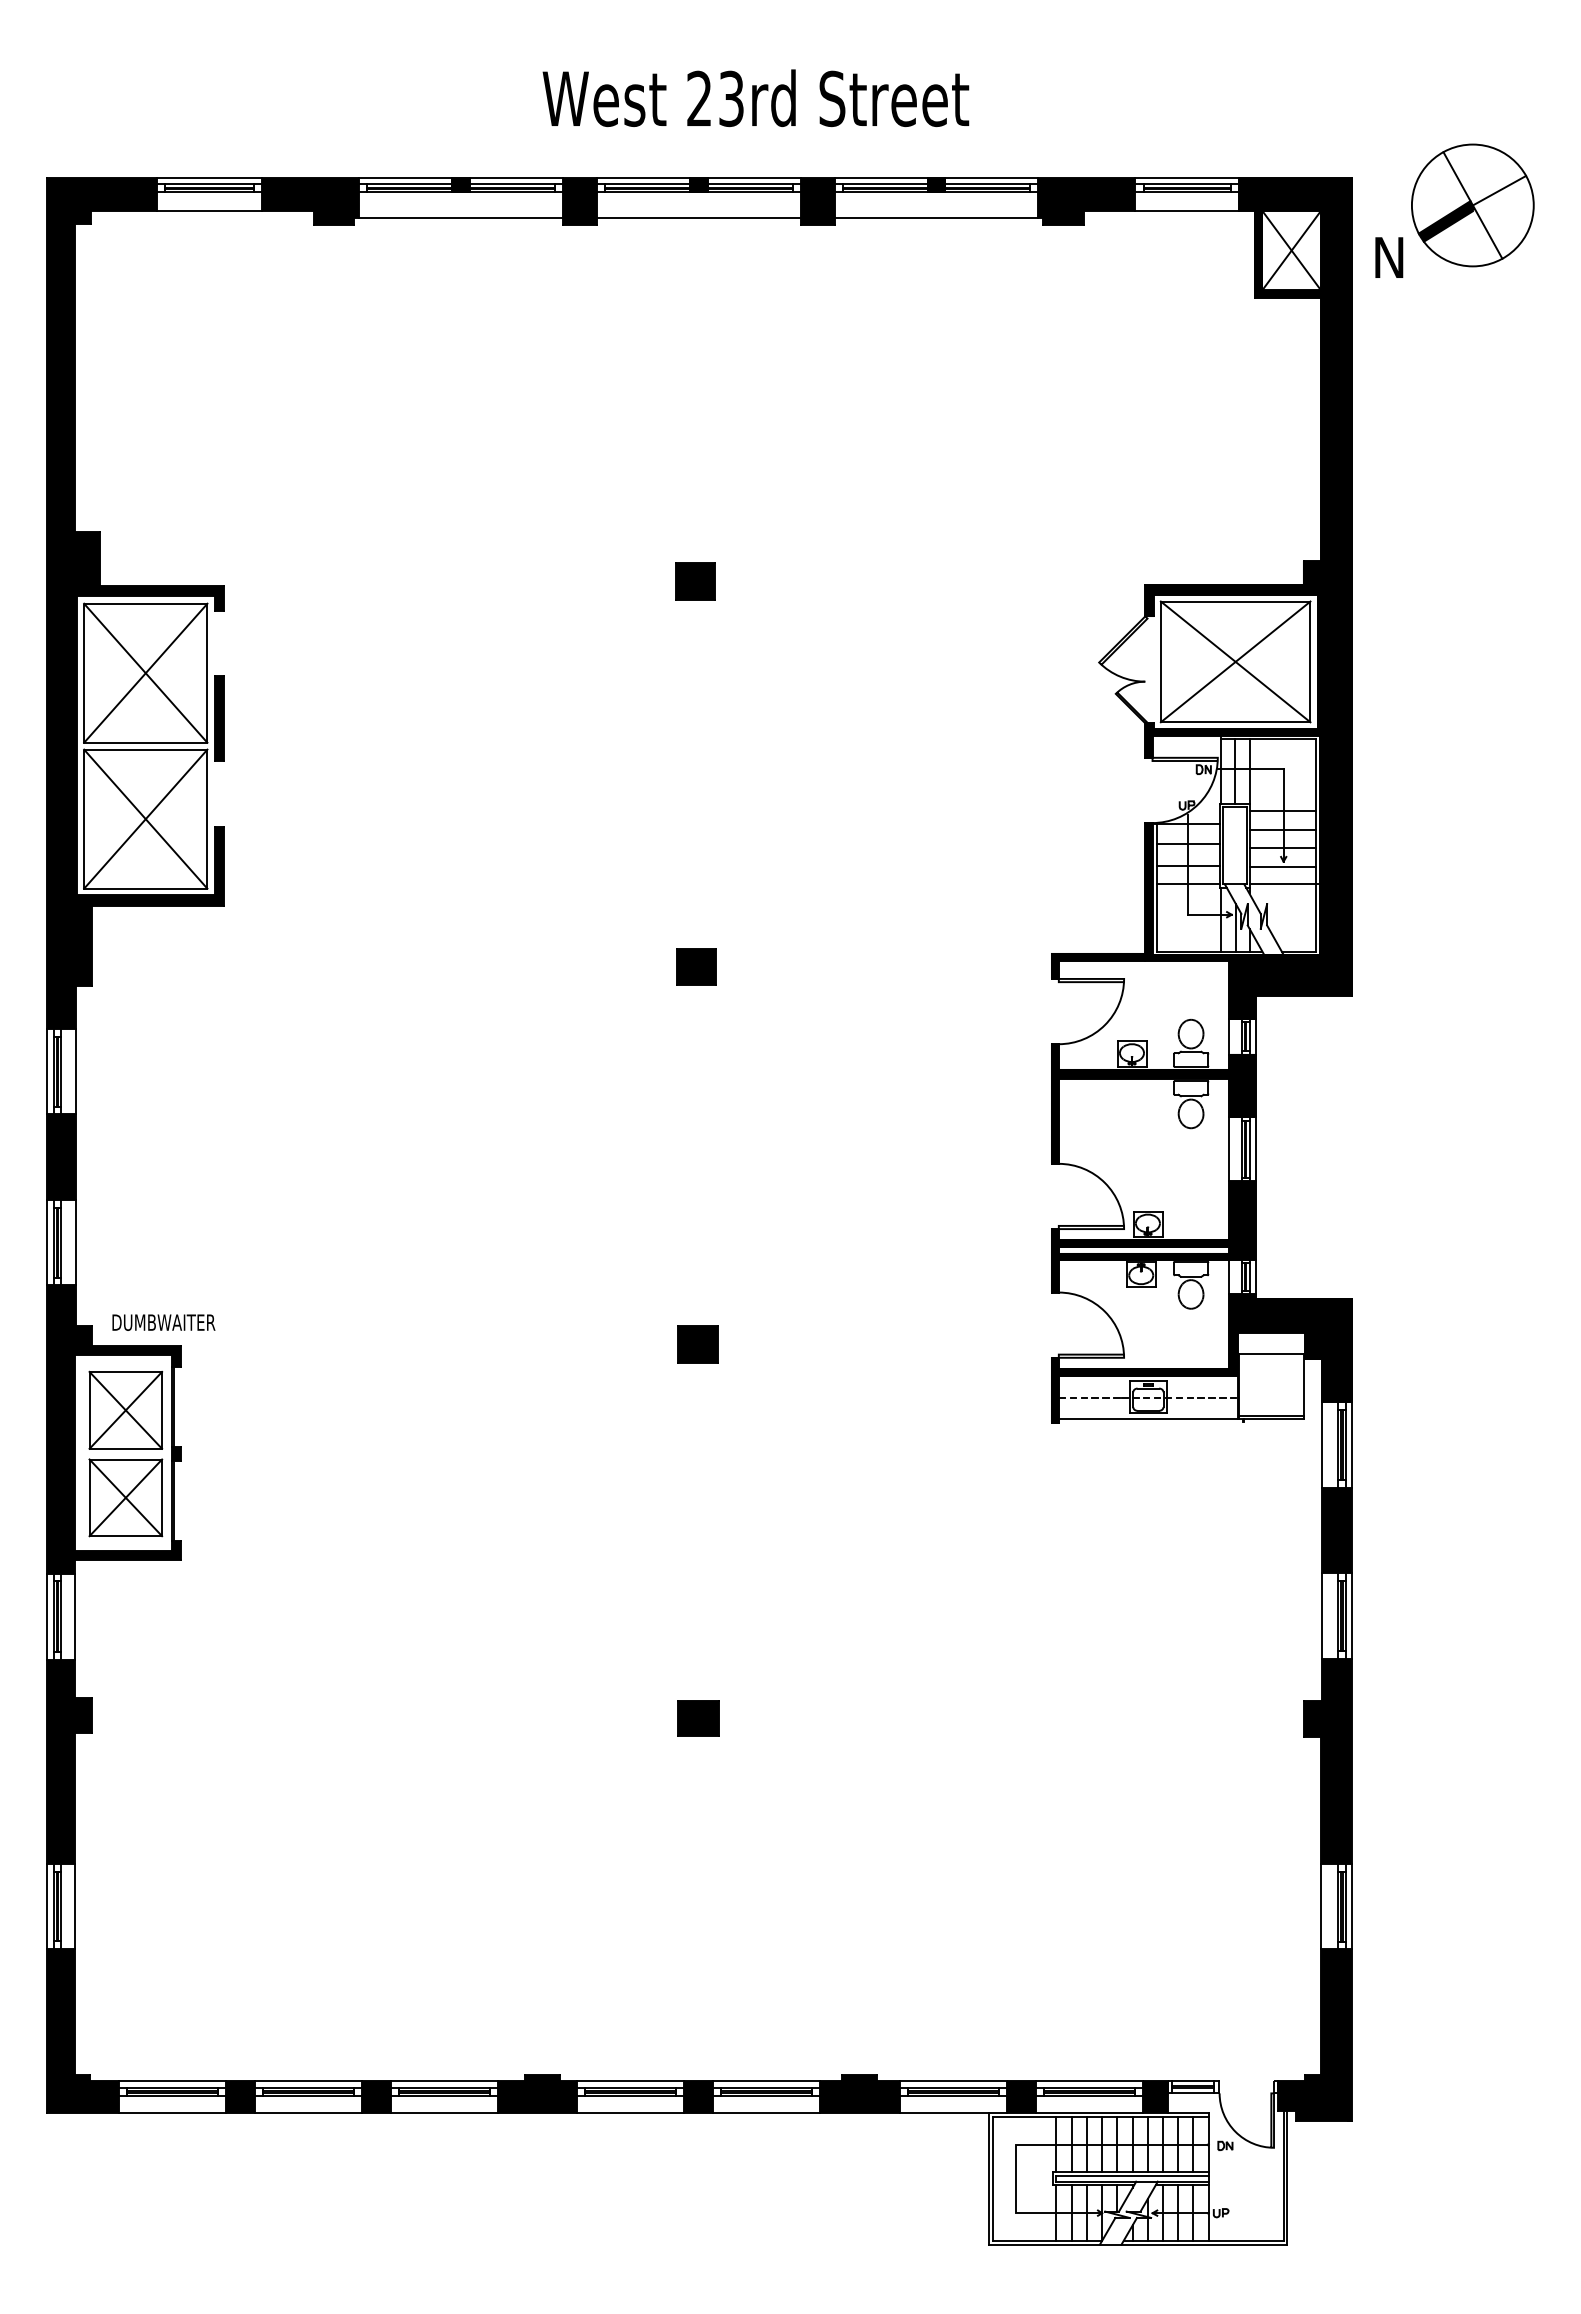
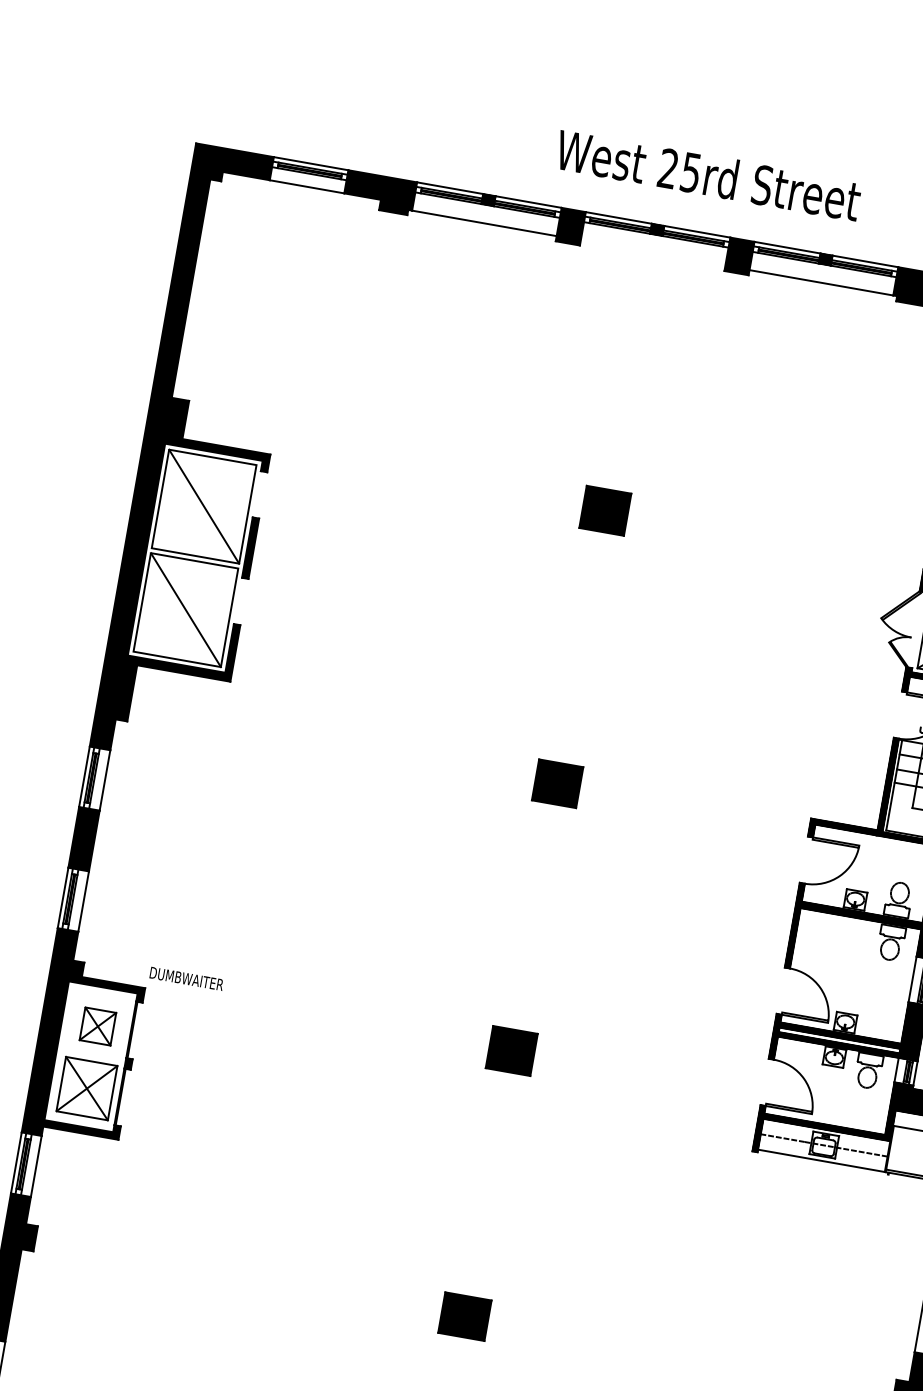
text: (731, 98) -> (691, 172), 23rd -> 25rd
line: (698, 217) -> (652, 252), removed
part: (695, 581) -> (605, 510), size x1.6
line: (145, 672) -> (204, 506), removed
line: (145, 818) -> (185, 609), removed
part: (696, 966) -> (557, 783), size x1.6
text: (163, 1322) -> (186, 978), moved
part: (697, 1344) -> (511, 1051), size x1.6
part: (125, 1409) -> (97, 1025), size x0.6
part: (698, 1718) -> (465, 1316), size x1.6

